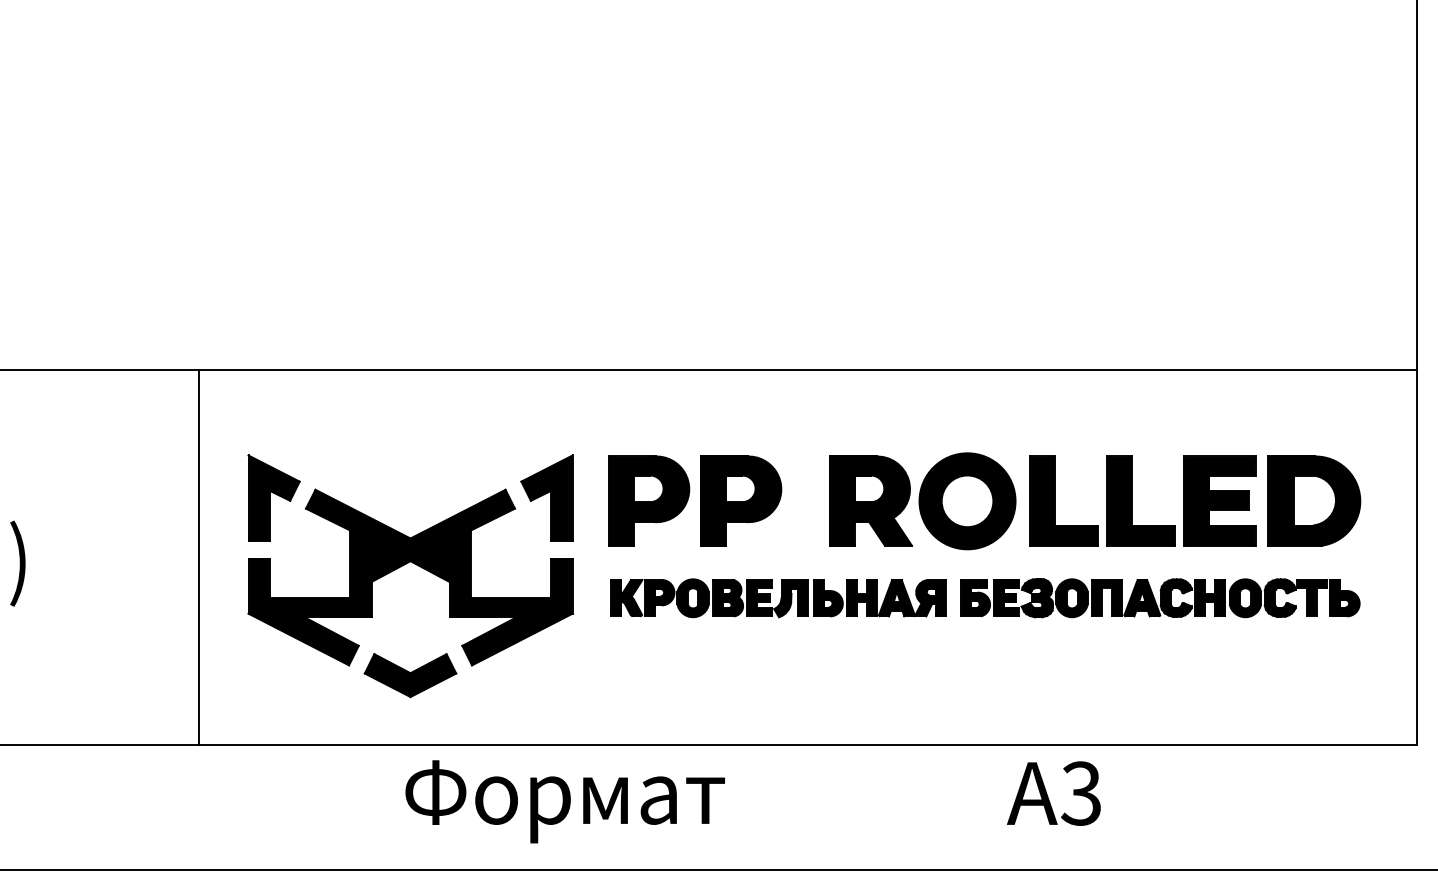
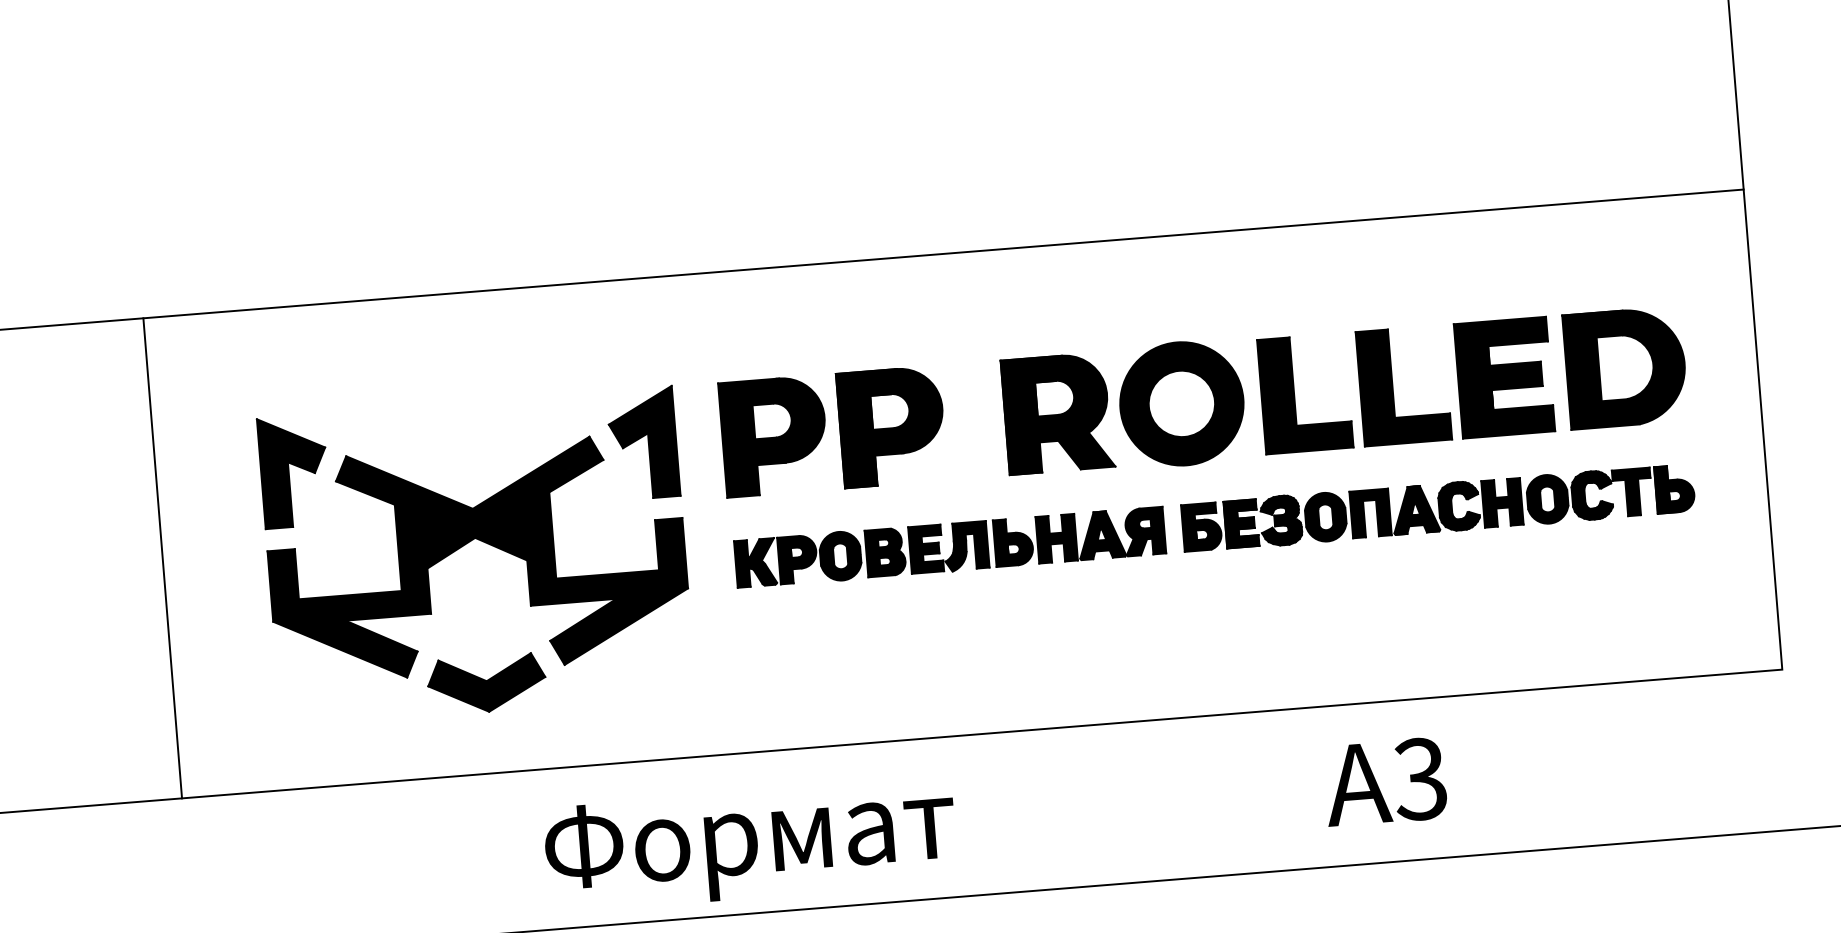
line: (198, 557) -> (162, 558), moved
text: (1053, 793) -> (1384, 781), moved
text: (564, 801) -> (749, 844), moved

